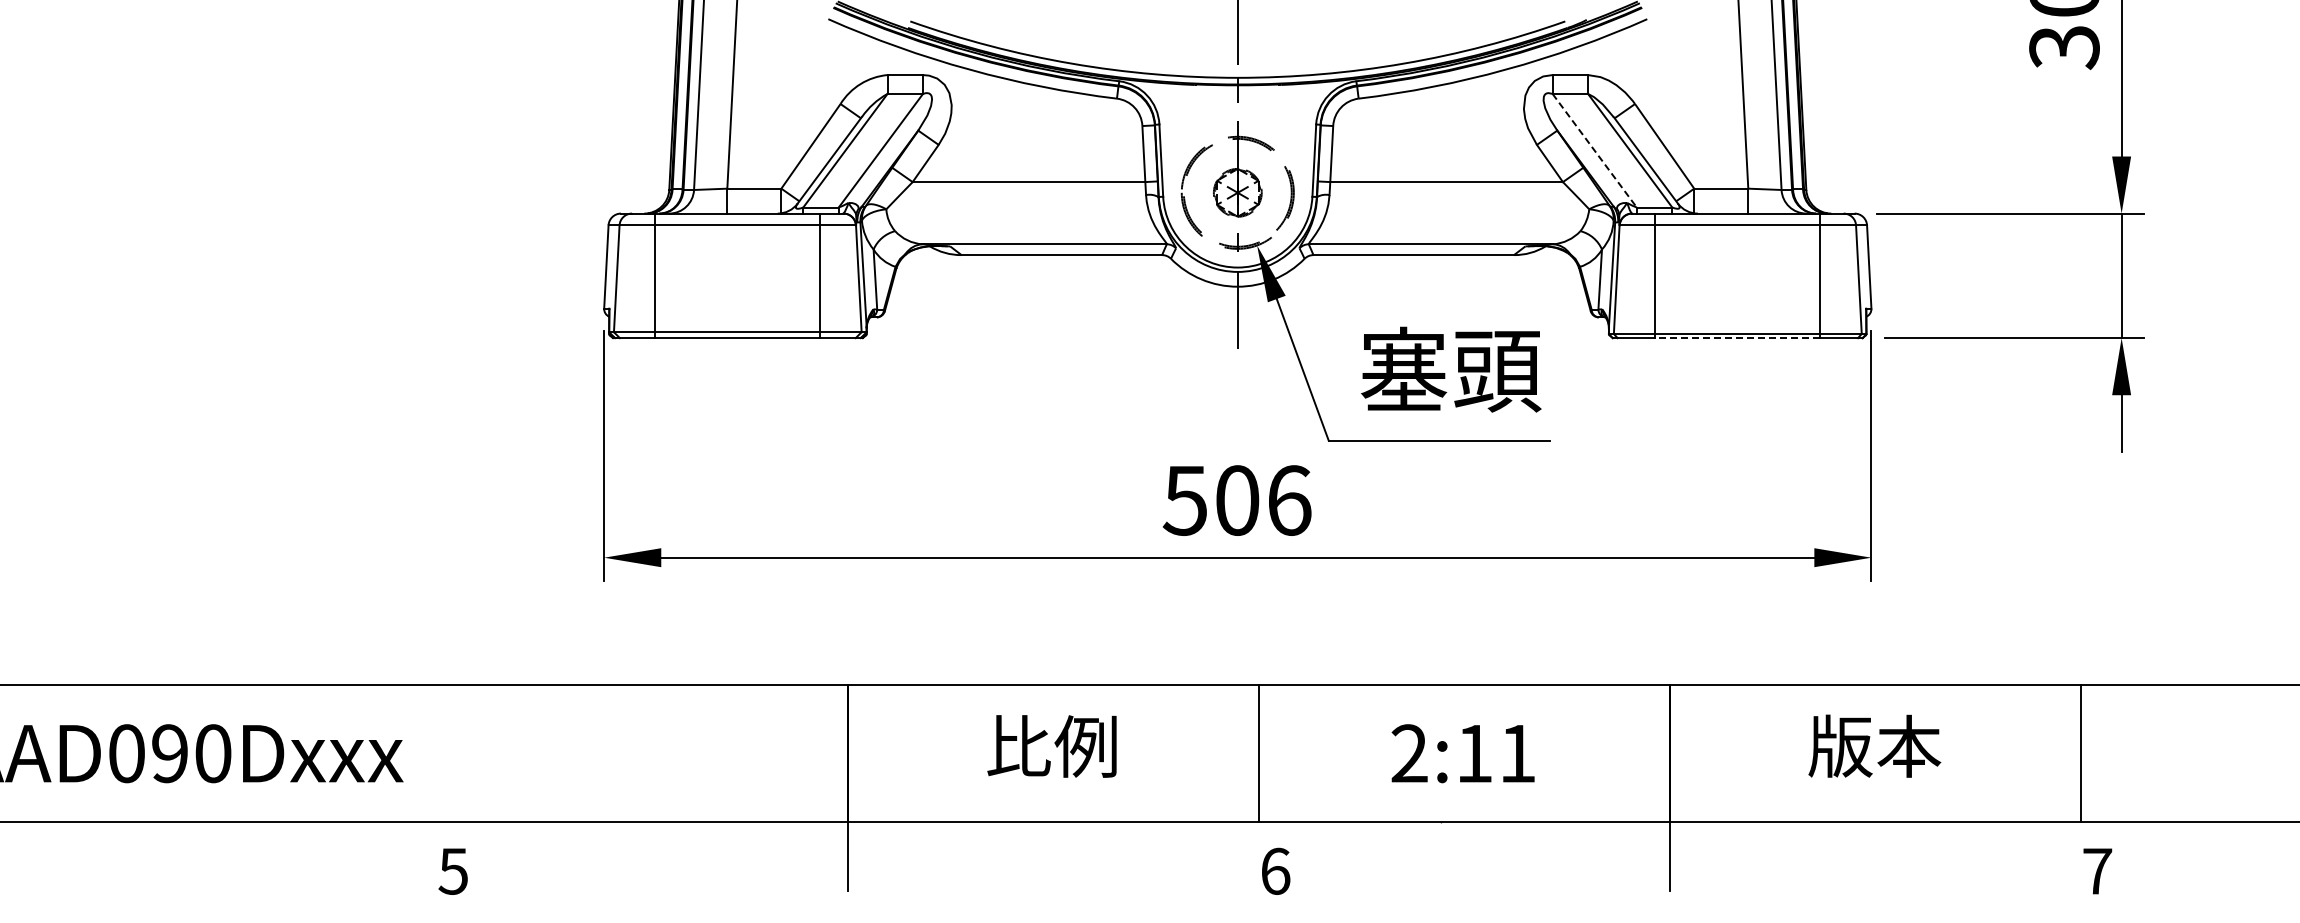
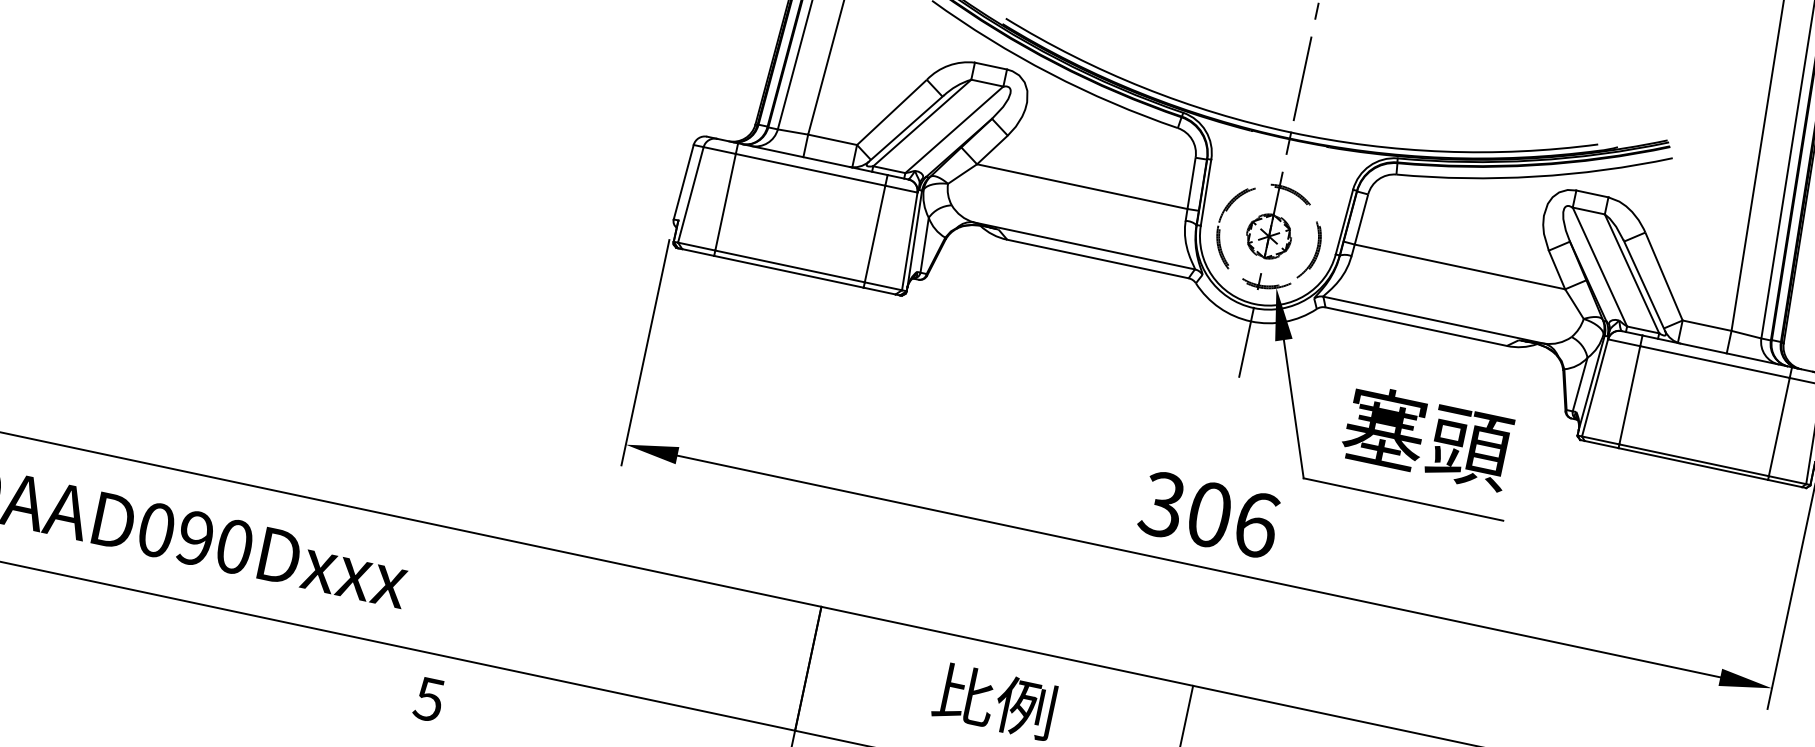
line: (1594, 150) -> (1599, 266), dashed -> solid
line: (1737, 338) -> (1692, 464), dashed -> solid
text: (1184, 500) -> (1161, 504), 506 -> 306

